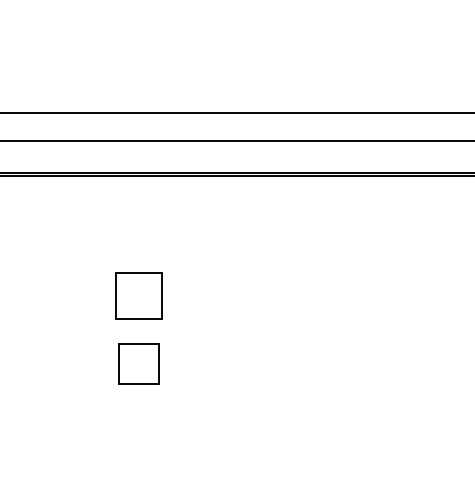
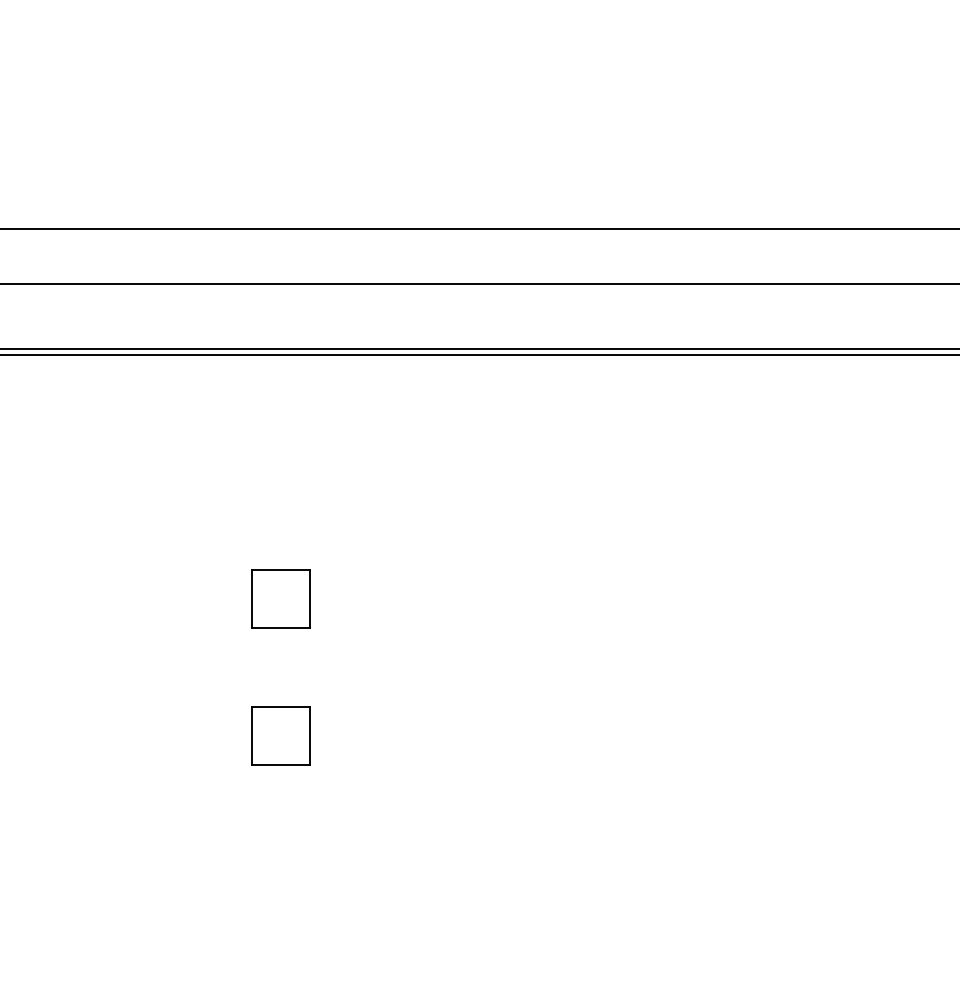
part: (138, 296) -> (280, 599), size x0.62
part: (138, 364) -> (280, 736), size x0.71

